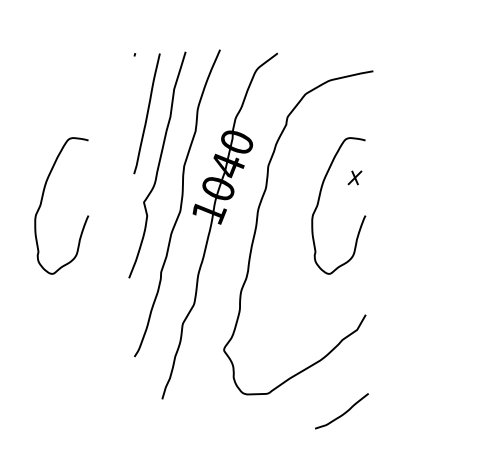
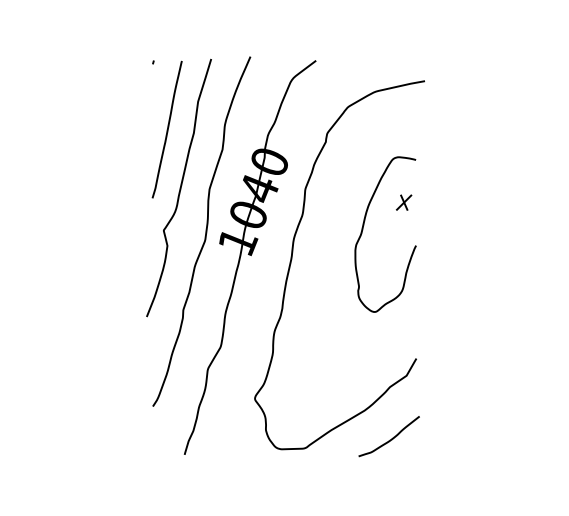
curve: (42, 202) -> (48, 230), removed
curve: (342, 413) -> (389, 439), moved

